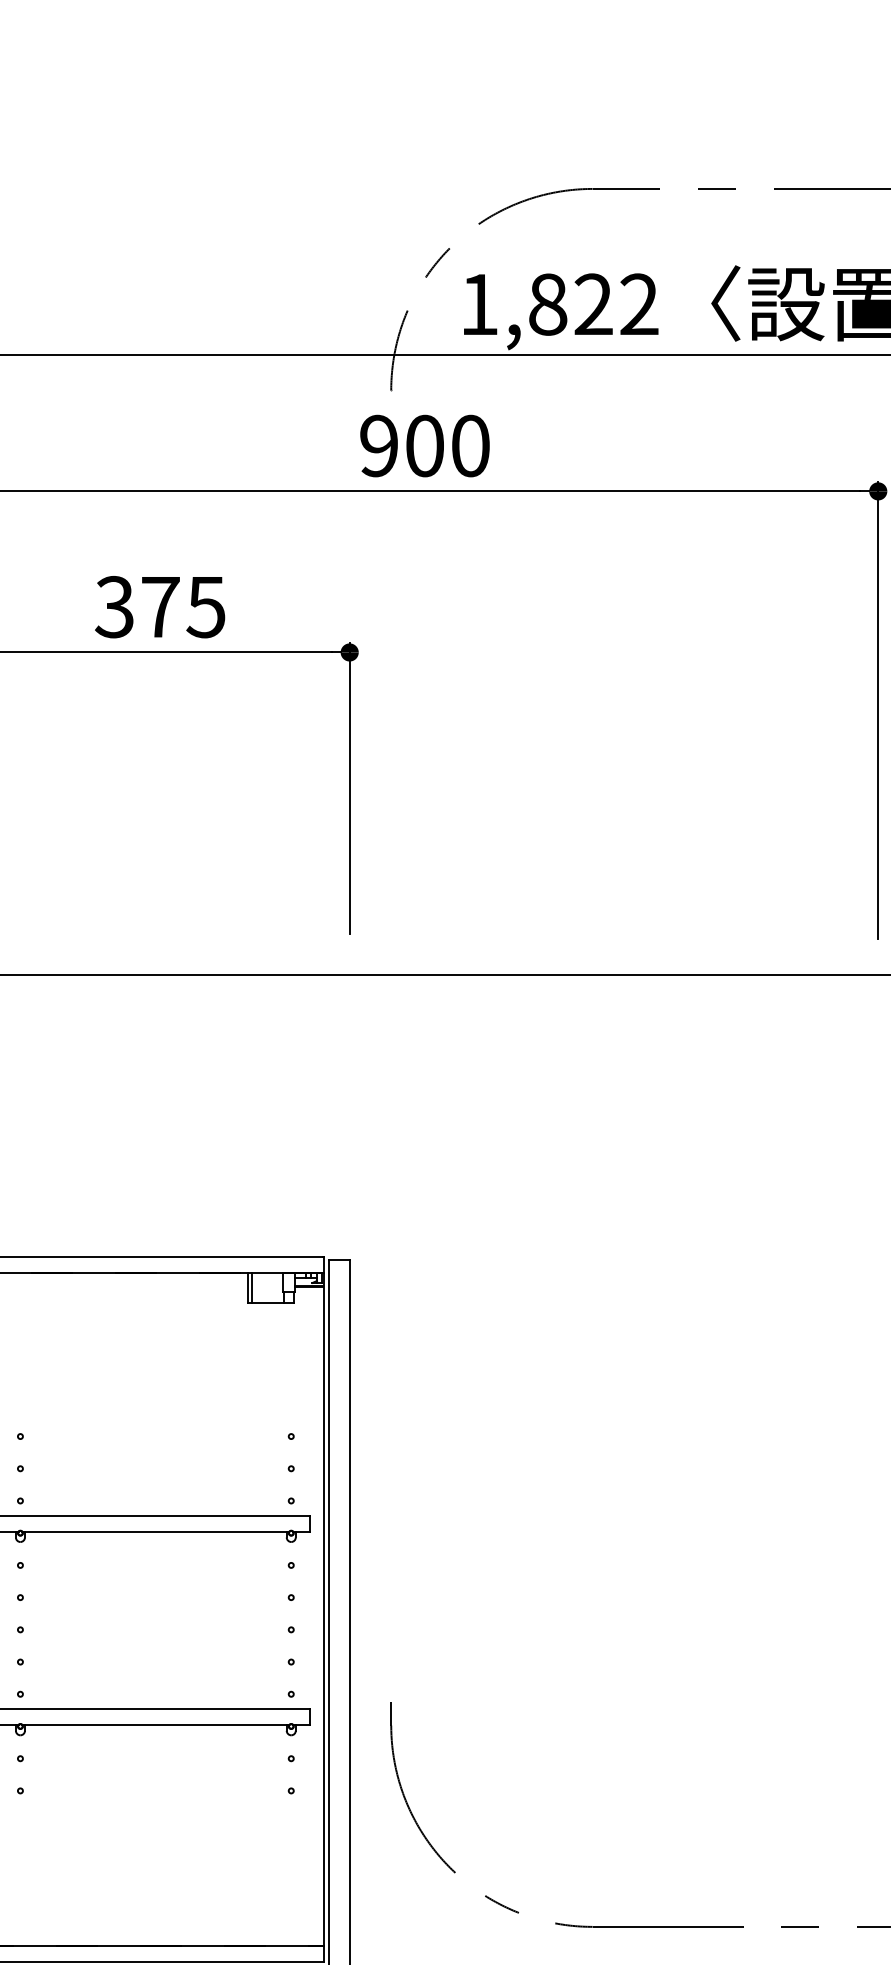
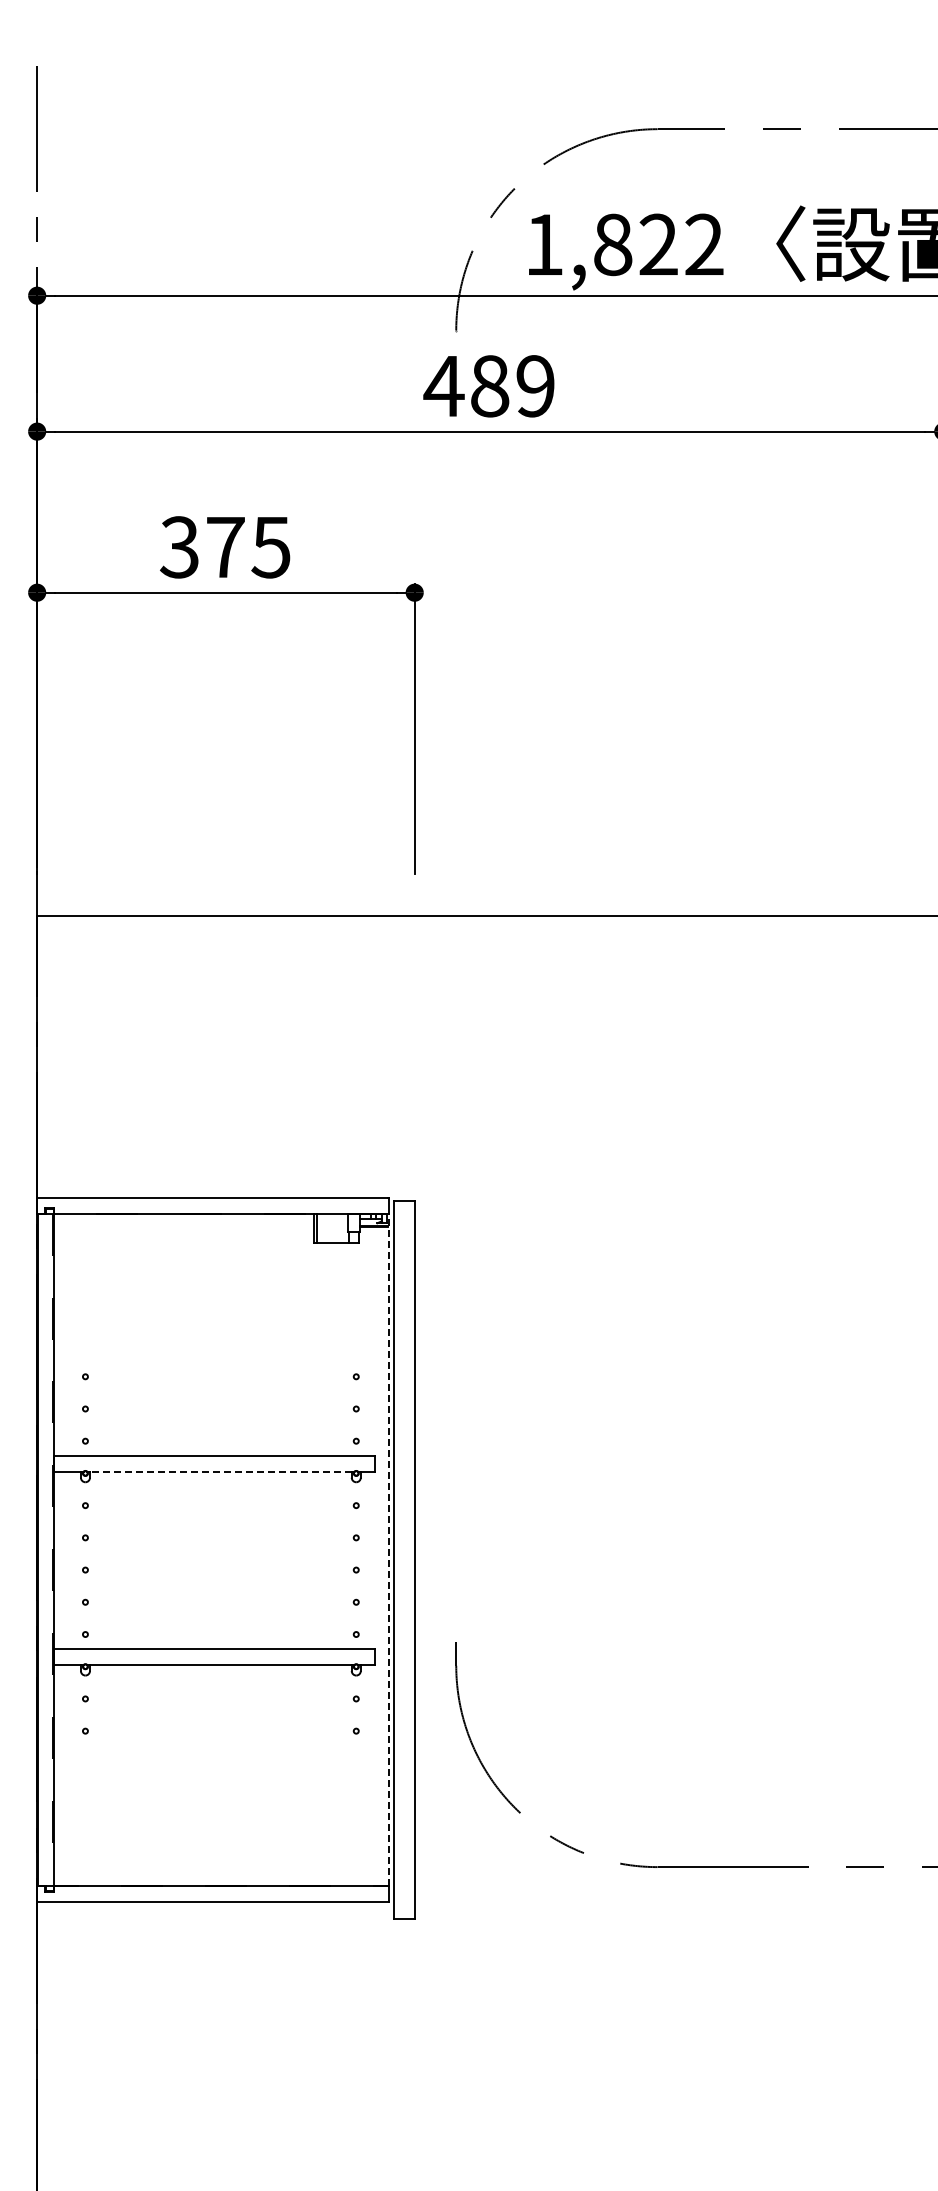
text: (423, 446) -> (488, 386), 900 -> 489
line: (155, 1532) -> (220, 1472), solid -> dashed
line: (323, 1609) -> (388, 1549), solid -> dashed

